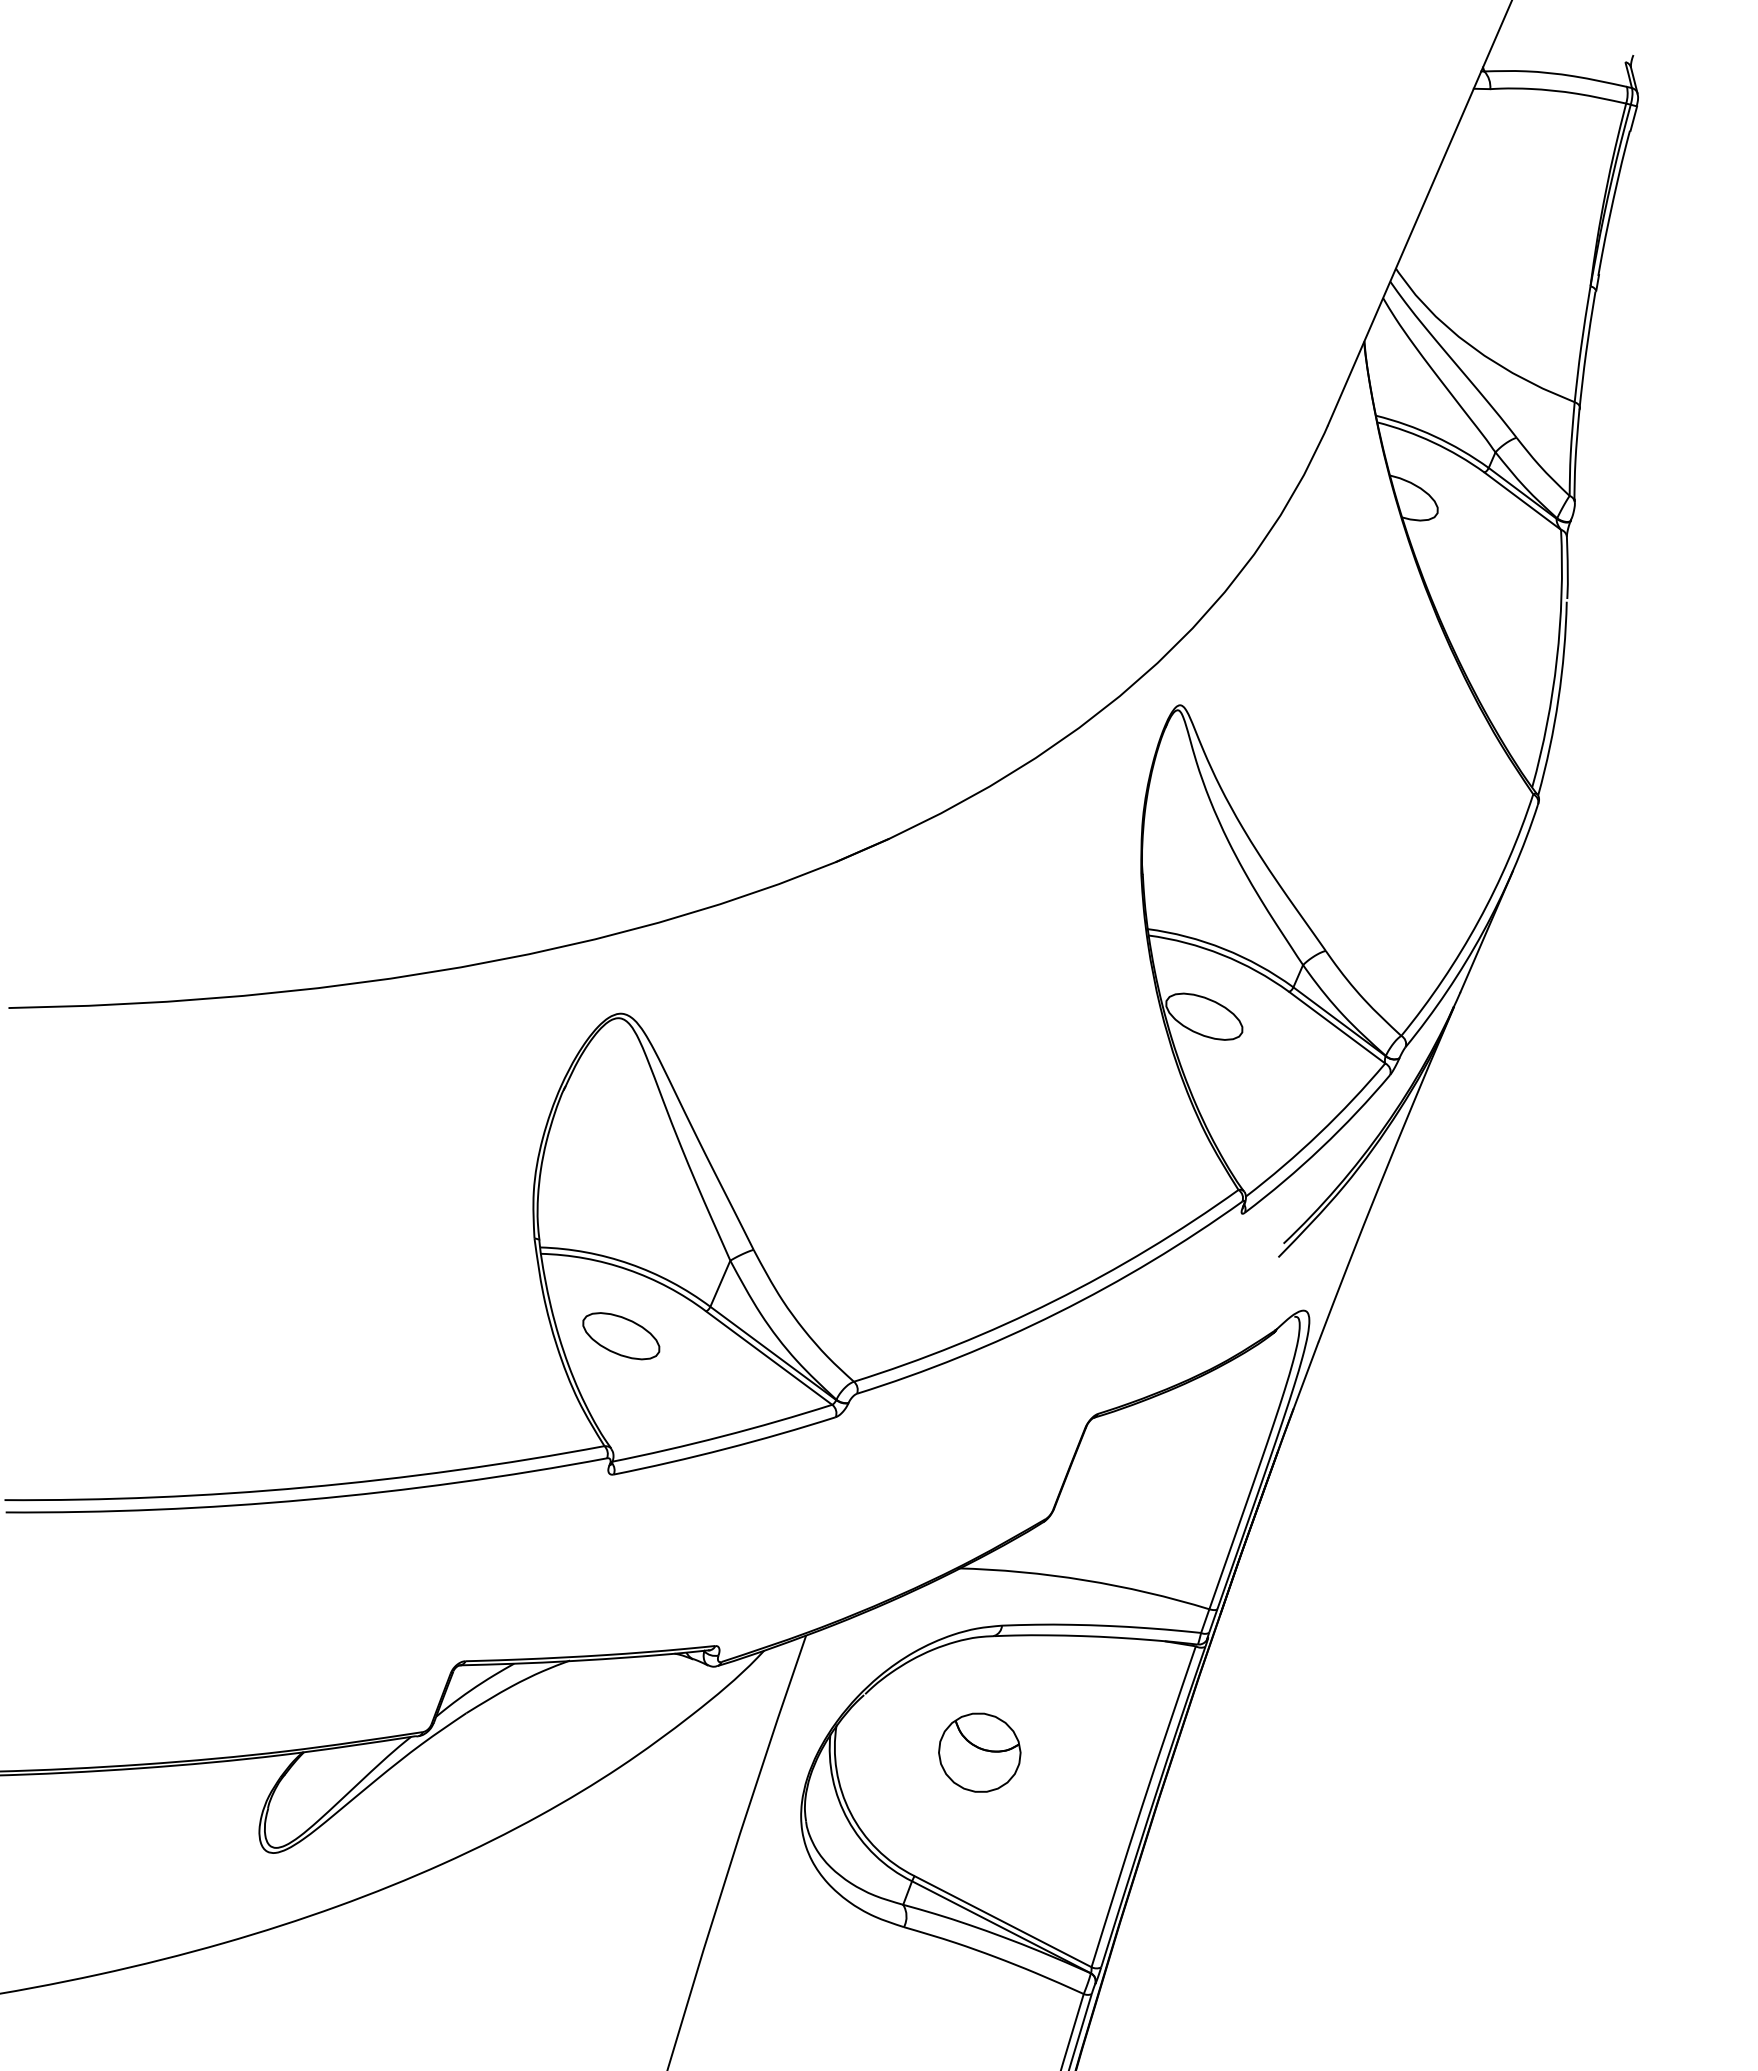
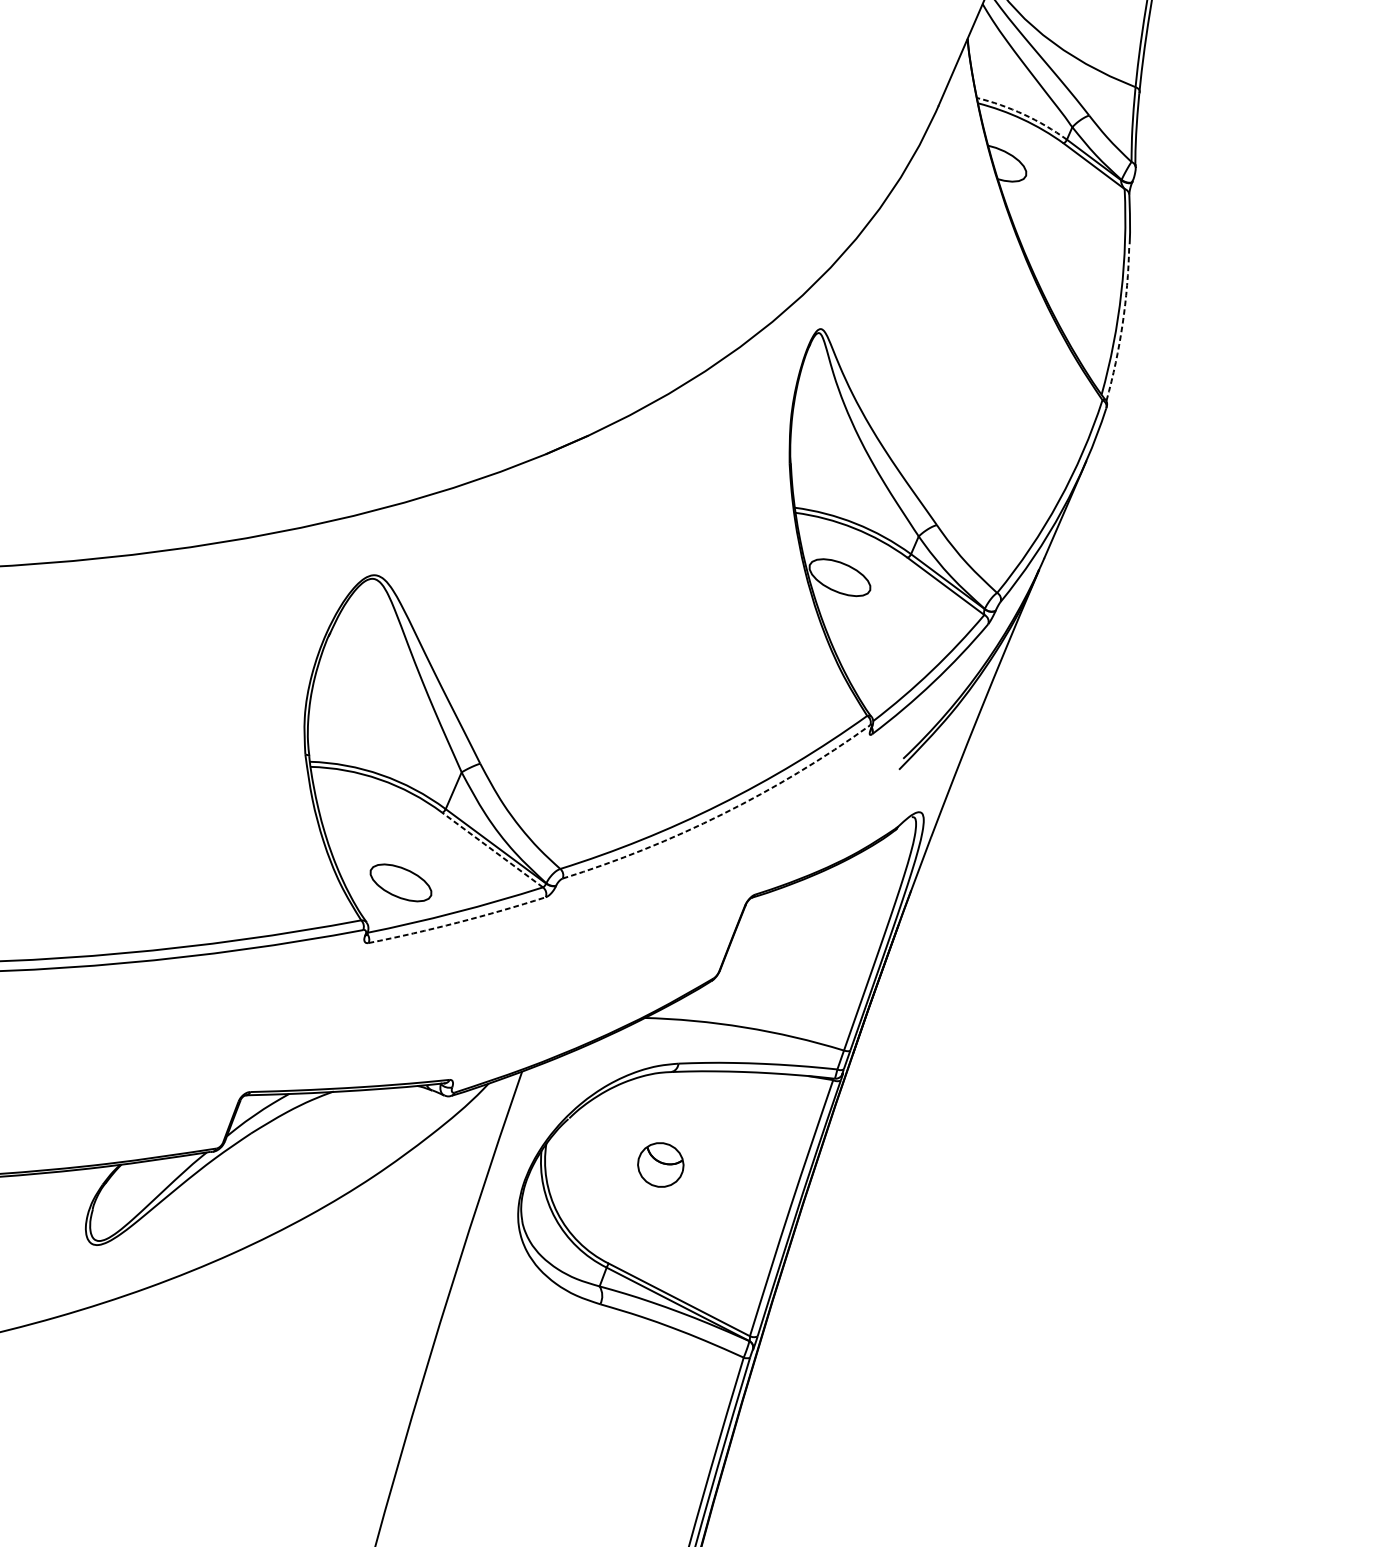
arc: (1434, 436) -> (1023, 114), solid -> dashed
arc: (1558, 699) -> (1122, 324), solid -> dashed
arc: (1057, 1313) -> (722, 814), solid -> dashed
part: (621, 1336) -> (401, 883), moved
line: (769, 1358) -> (492, 850), solid -> dashed
arc: (725, 1448) -> (457, 922), solid -> dashed
part: (979, 1752) -> (660, 1164), size x0.7

